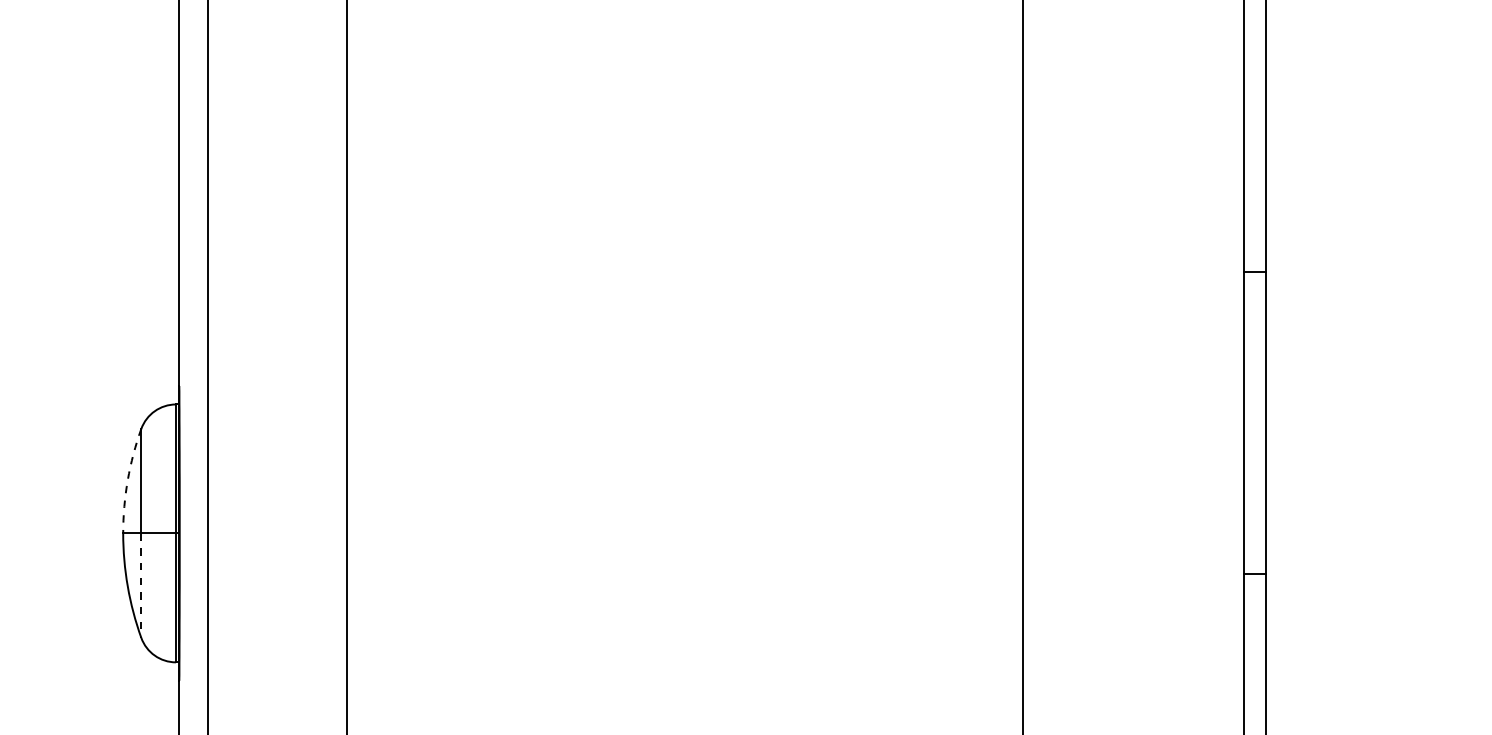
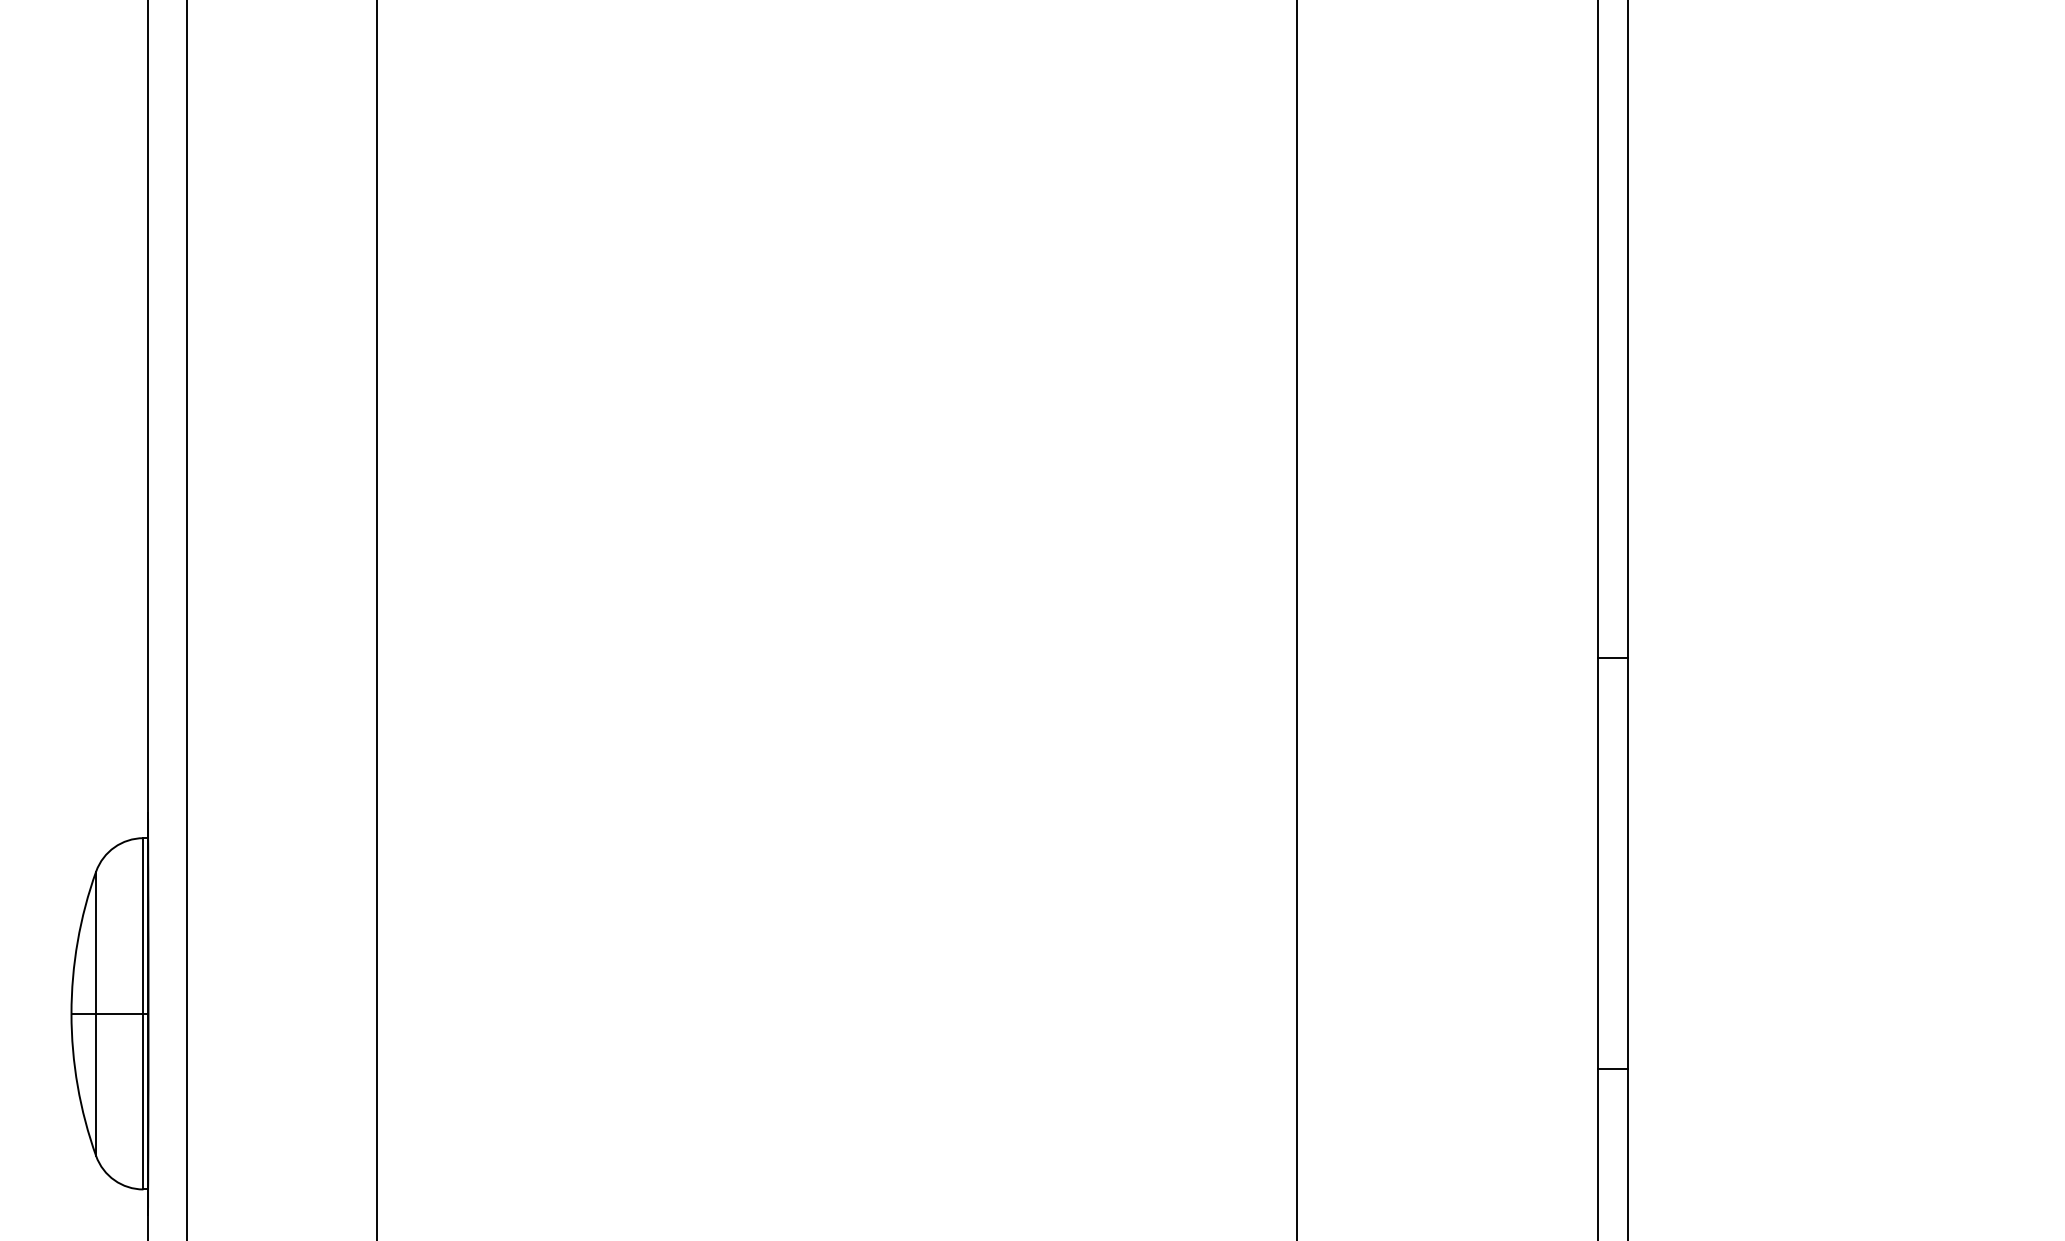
arc: (127, 480) -> (77, 941), dashed -> solid
line: (141, 586) -> (96, 1085), dashed -> solid

